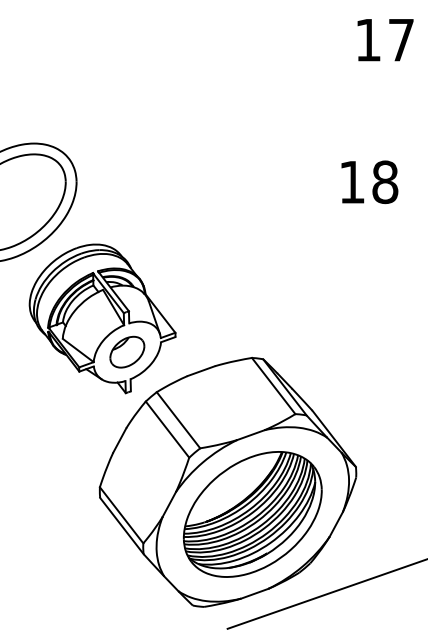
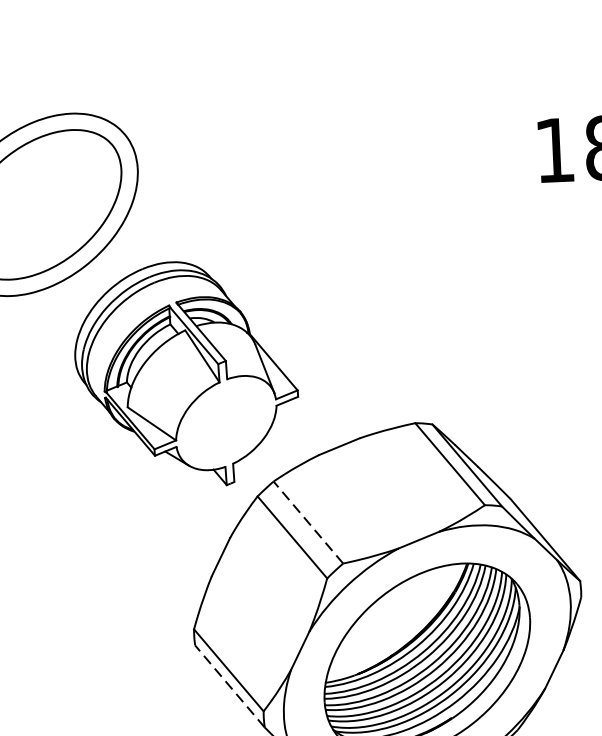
part: (127, 351) -> (226, 421), removed
line: (178, 419) -> (308, 521), solid -> dashed
line: (121, 525) -> (229, 685), solid -> dashed

